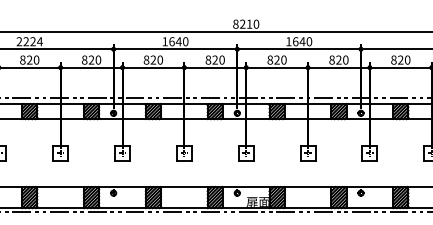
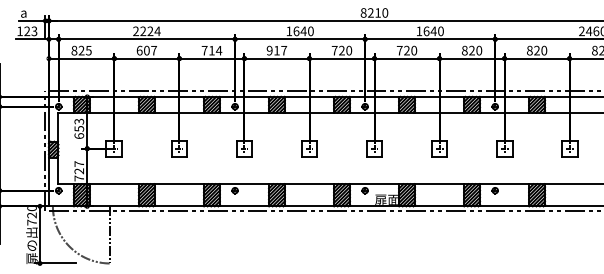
text: (29, 59) -> (146, 50), 820 -> 607
text: (91, 59) -> (211, 50), 820 -> 714
text: (152, 59) -> (276, 50), 820 -> 917
text: (208, 59) -> (334, 50), 820 -> 720
text: (269, 59) -> (399, 50), 820 -> 720

